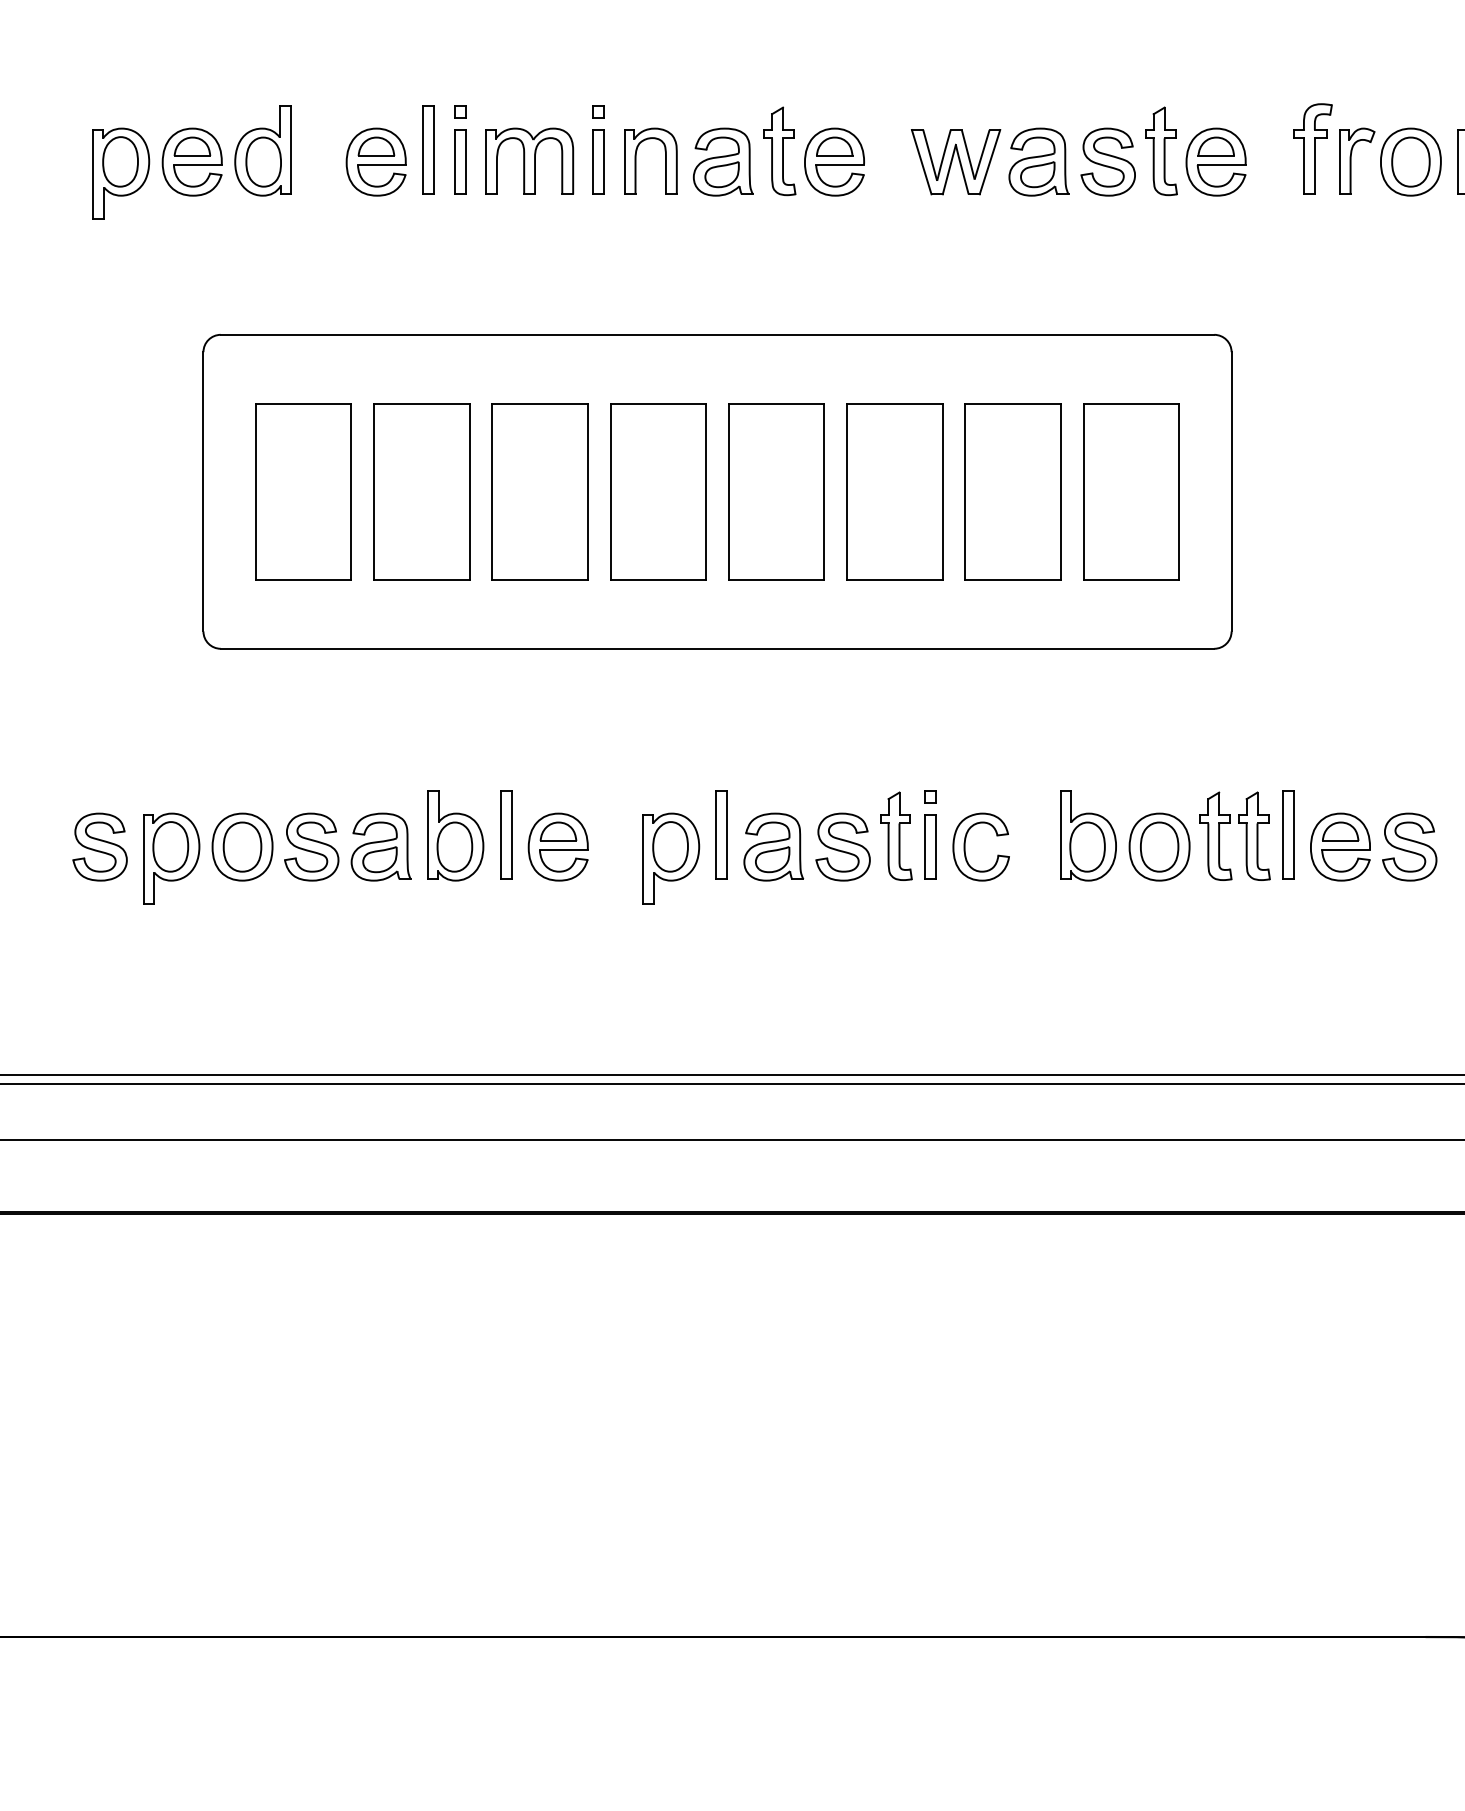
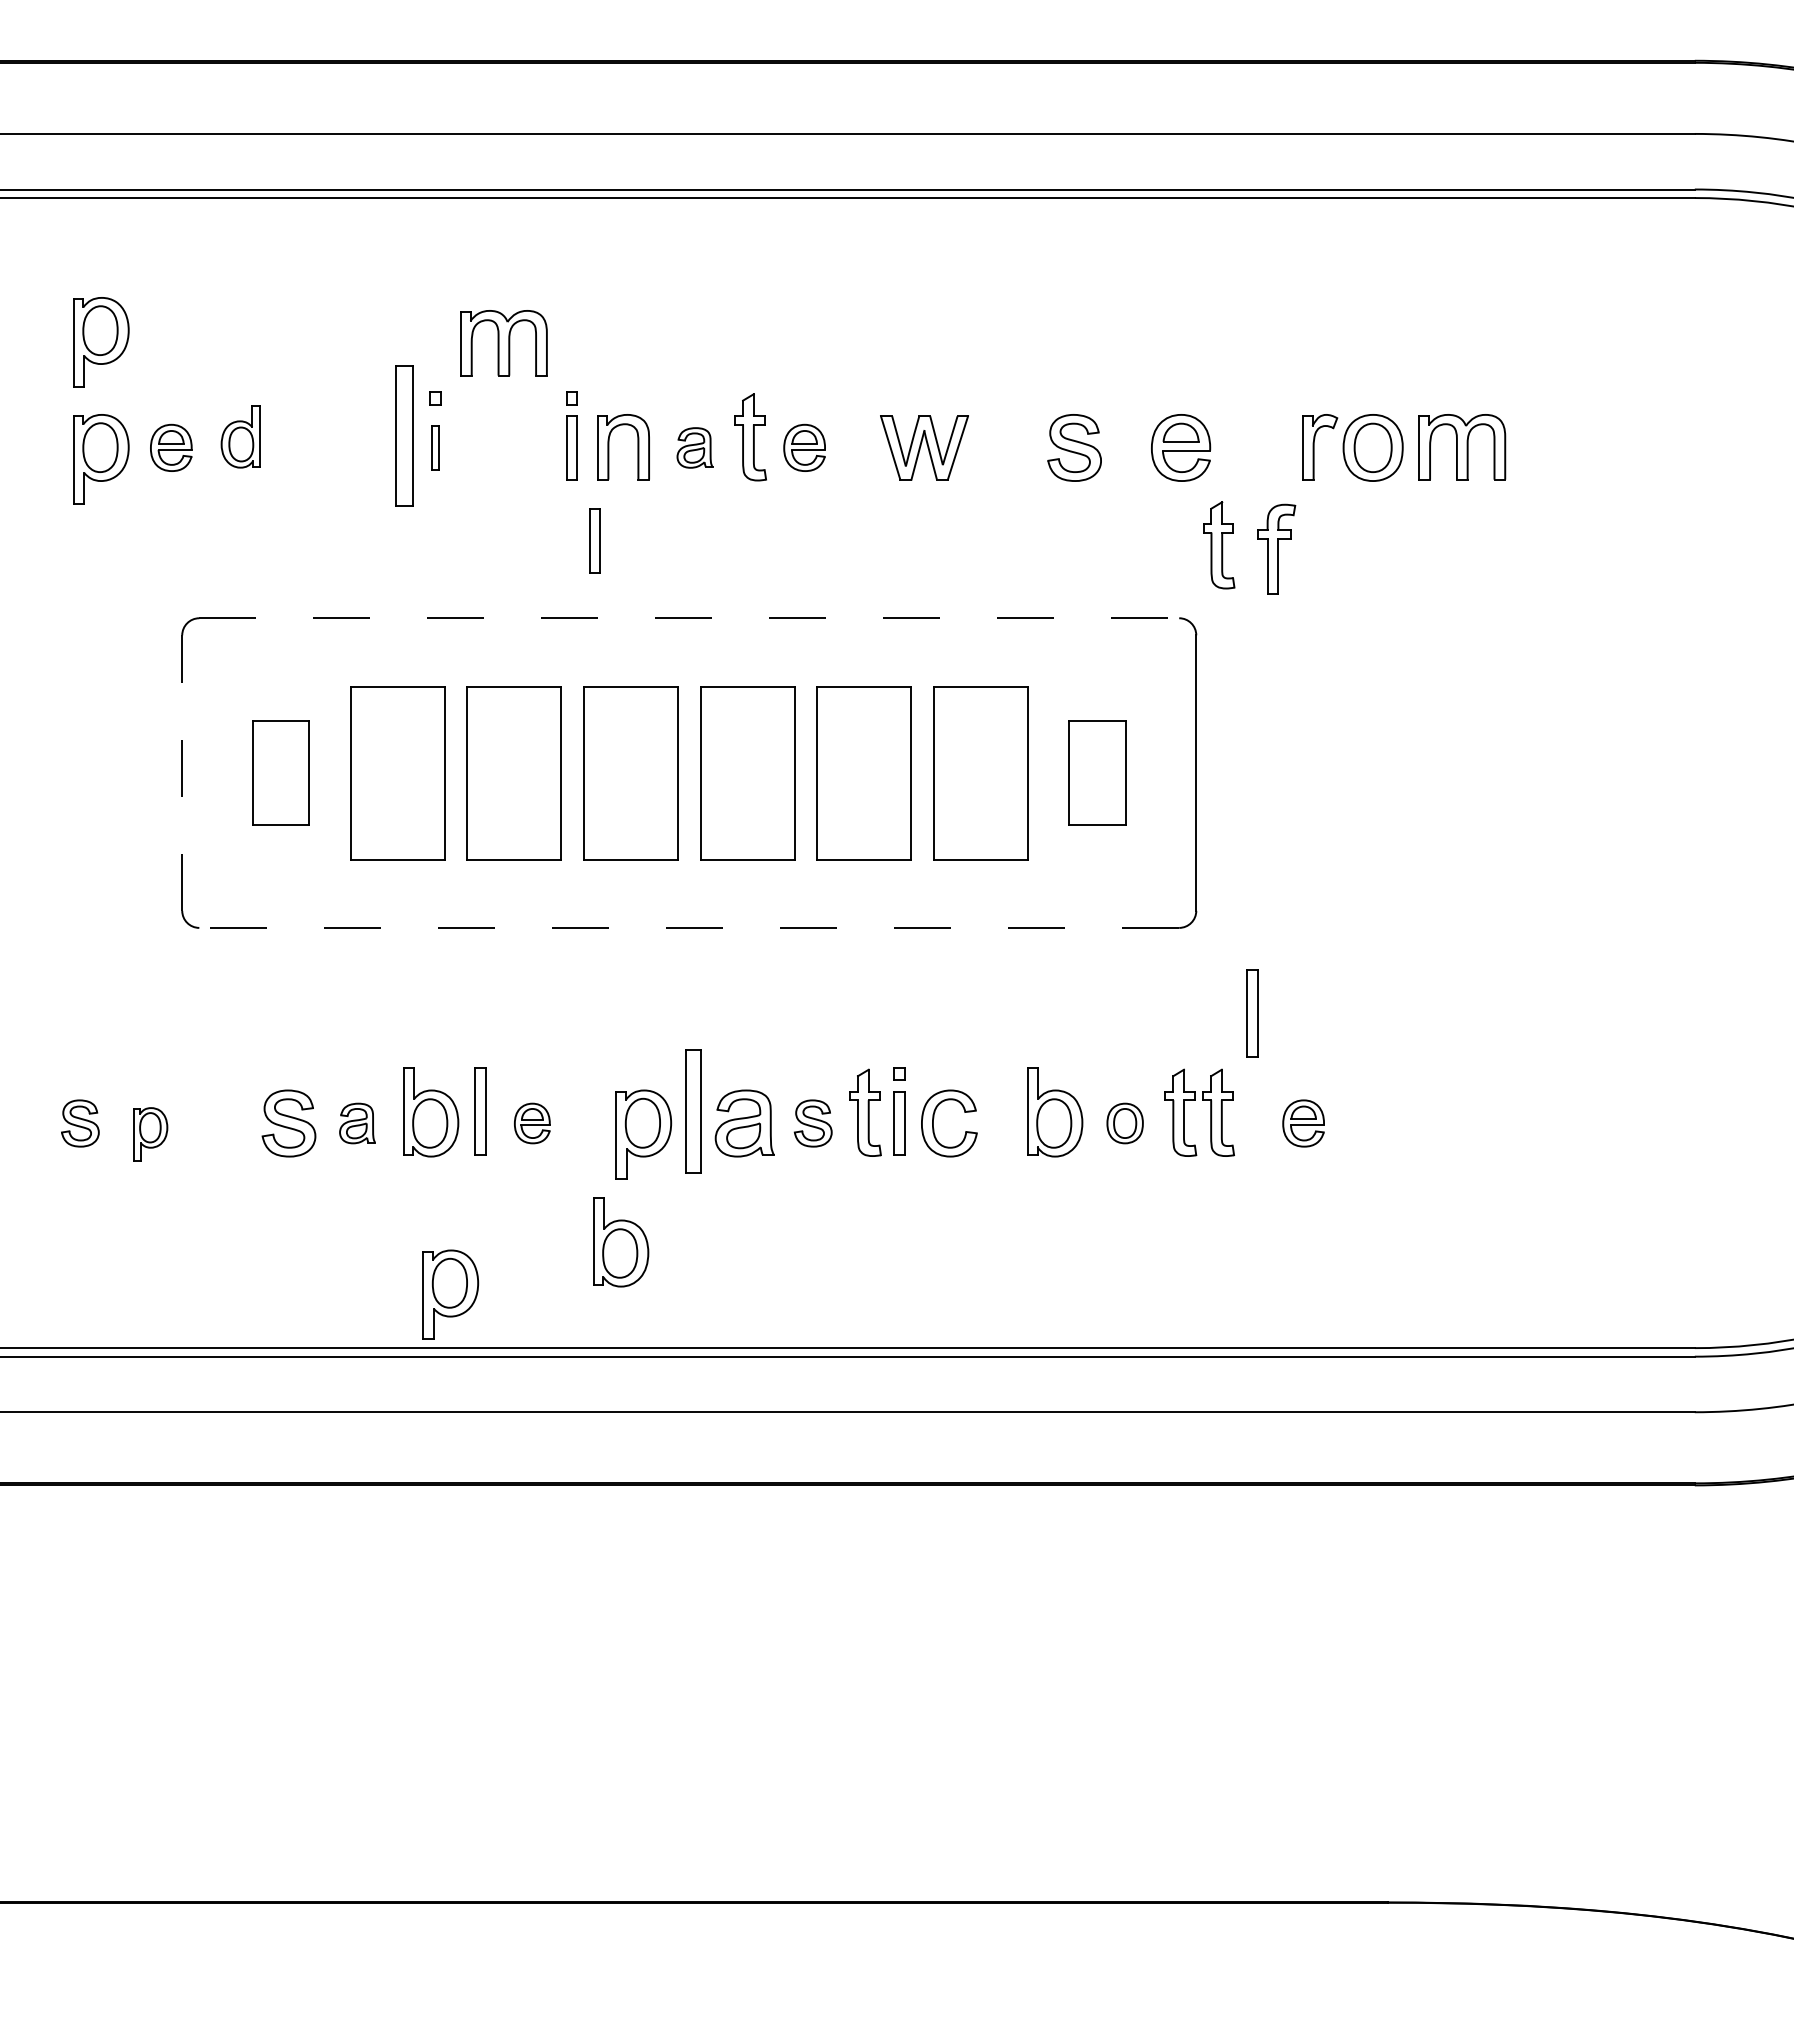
part: (121, 55) -> (101, 342), added
part: (1312, 148) -> (1276, 548), moved
part: (427, 149) -> (403, 435), size x1.6
part: (262, 150) -> (240, 436), size x0.7
part: (1161, 151) -> (1219, 545), moved
part: (192, 161) -> (171, 447), size x0.7
part: (376, 161) -> (352, 447), removed
part: (460, 161) -> (435, 447), size x0.7
part: (529, 161) -> (503, 343), moved
part: (722, 161) -> (694, 447), size x0.6
part: (834, 161) -> (804, 447), size x0.7
part: (1039, 161) -> (1006, 447), removed
part: (621, 255) -> (594, 540), added
line: (717, 335) -> (689, 618), solid -> dashed
line: (203, 492) -> (182, 773), solid -> dashed
part: (303, 492) -> (280, 773), size x0.6
part: (1131, 492) -> (1097, 773), size x0.6
line: (717, 648) -> (689, 927), solid -> dashed
part: (721, 834) -> (693, 1111), size x1.4
part: (1288, 834) -> (1252, 1013), moved
part: (100, 847) -> (80, 1123), size x0.7
part: (242, 847) -> (220, 1123), removed
part: (381, 847) -> (357, 1123), size x0.6
part: (558, 847) -> (532, 1123), size x0.6
part: (843, 847) -> (813, 1123), size x0.7
part: (1158, 847) -> (1124, 1123), size x0.6
part: (1340, 847) -> (1303, 1123), size x0.7
part: (1409, 847) -> (1371, 1123), removed
part: (171, 858) -> (150, 1134), size x0.6
part: (648, 967) -> (621, 1242), added
part: (475, 1020) -> (450, 1294), added

